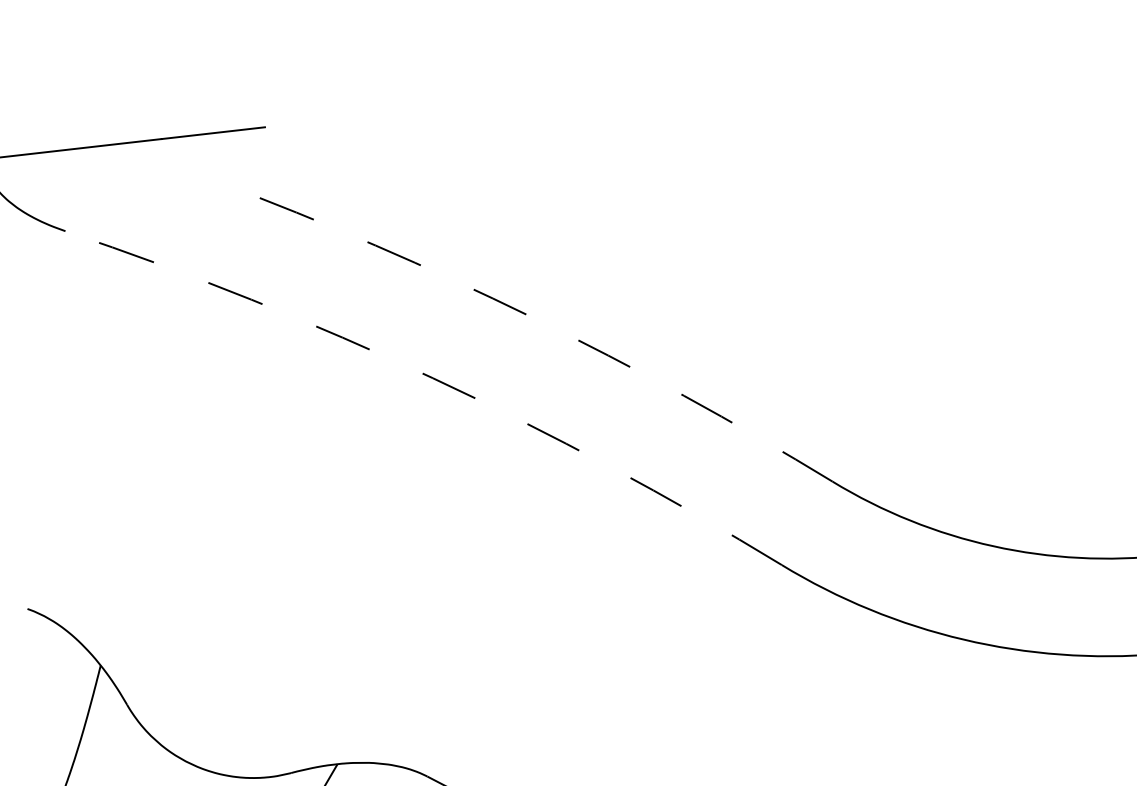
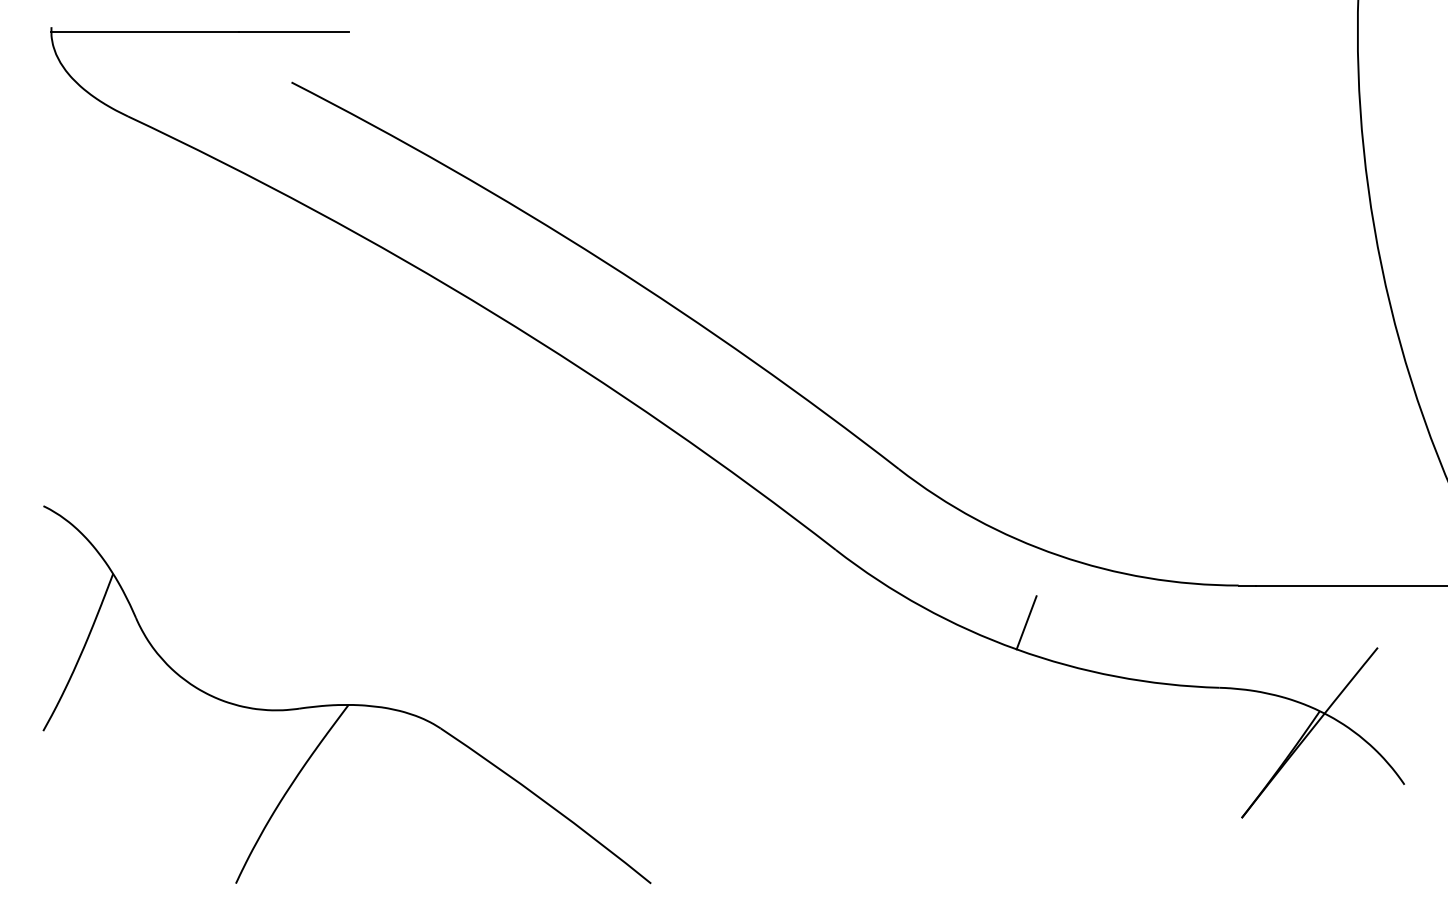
arc: (531, 317) -> (604, 261), dashed -> solid
arc: (433, 378) -> (494, 313), dashed -> solid
line: (969, 613) -> (1026, 622), added

